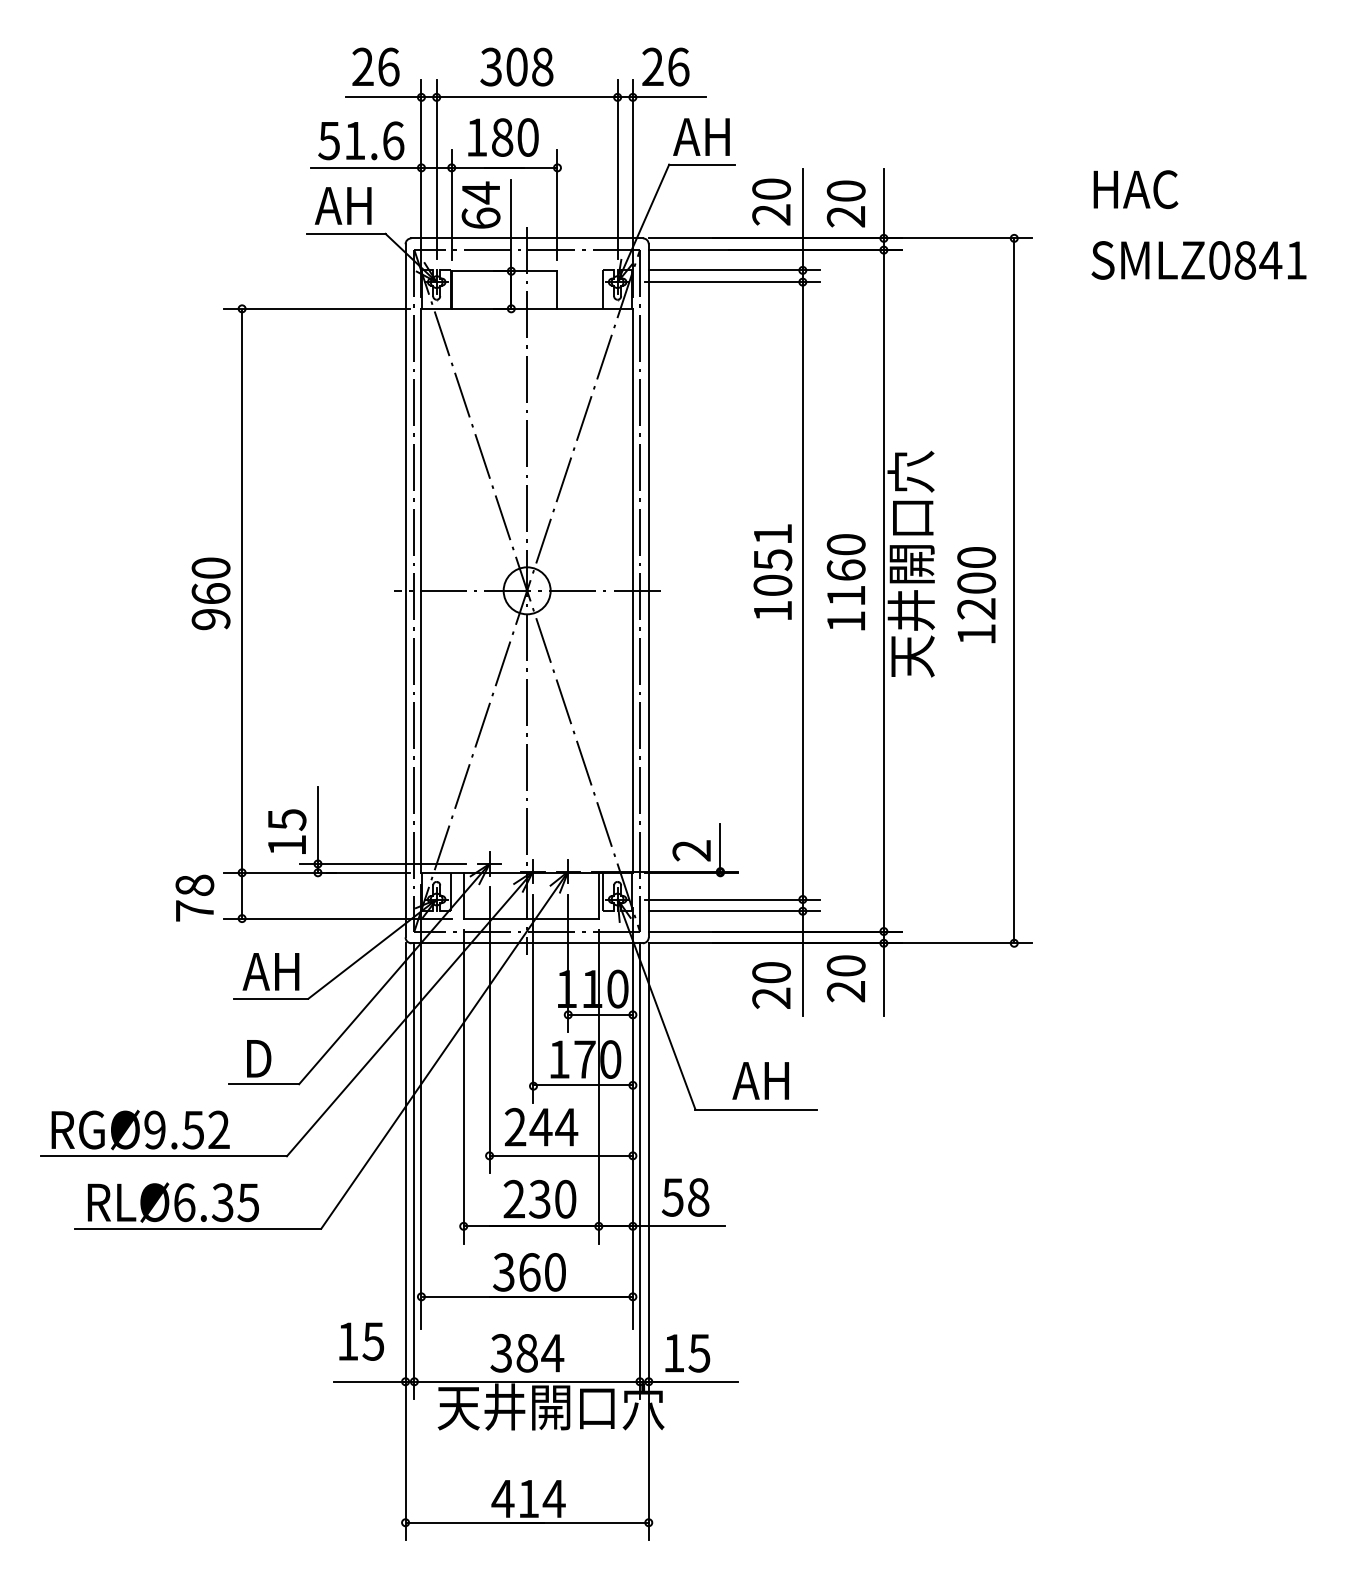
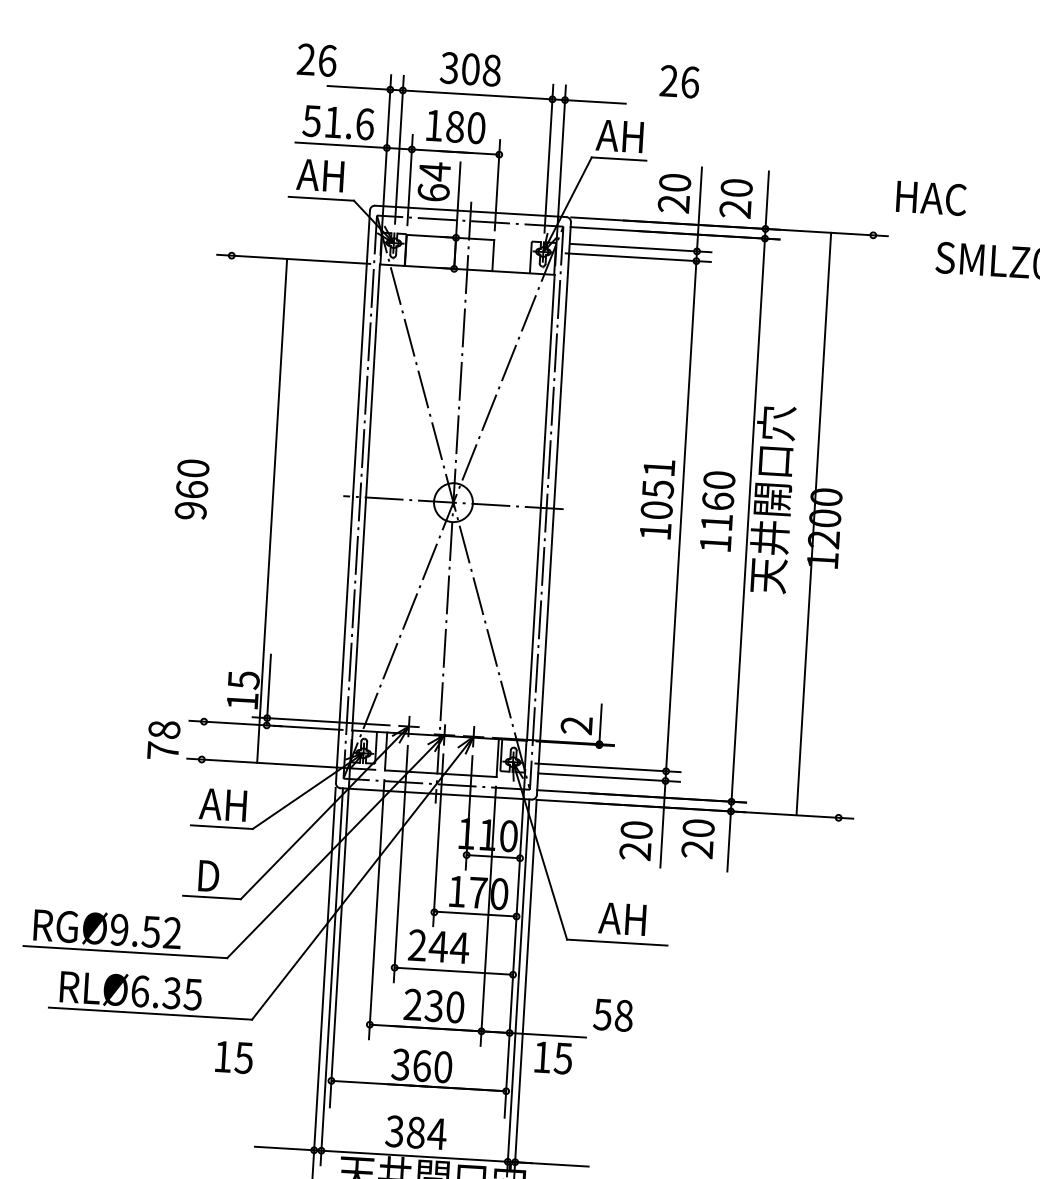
text: (375, 66) -> (316, 59), moved
text: (665, 66) -> (679, 81), moved
text: (1135, 189) -> (931, 198), moved
line: (1014, 590) -> (814, 523), moved
line: (242, 614) -> (272, 511), moved
text: (685, 1197) -> (613, 1015), moved
text: (361, 1341) -> (234, 1057), moved
text: (687, 1353) -> (553, 1058), moved

